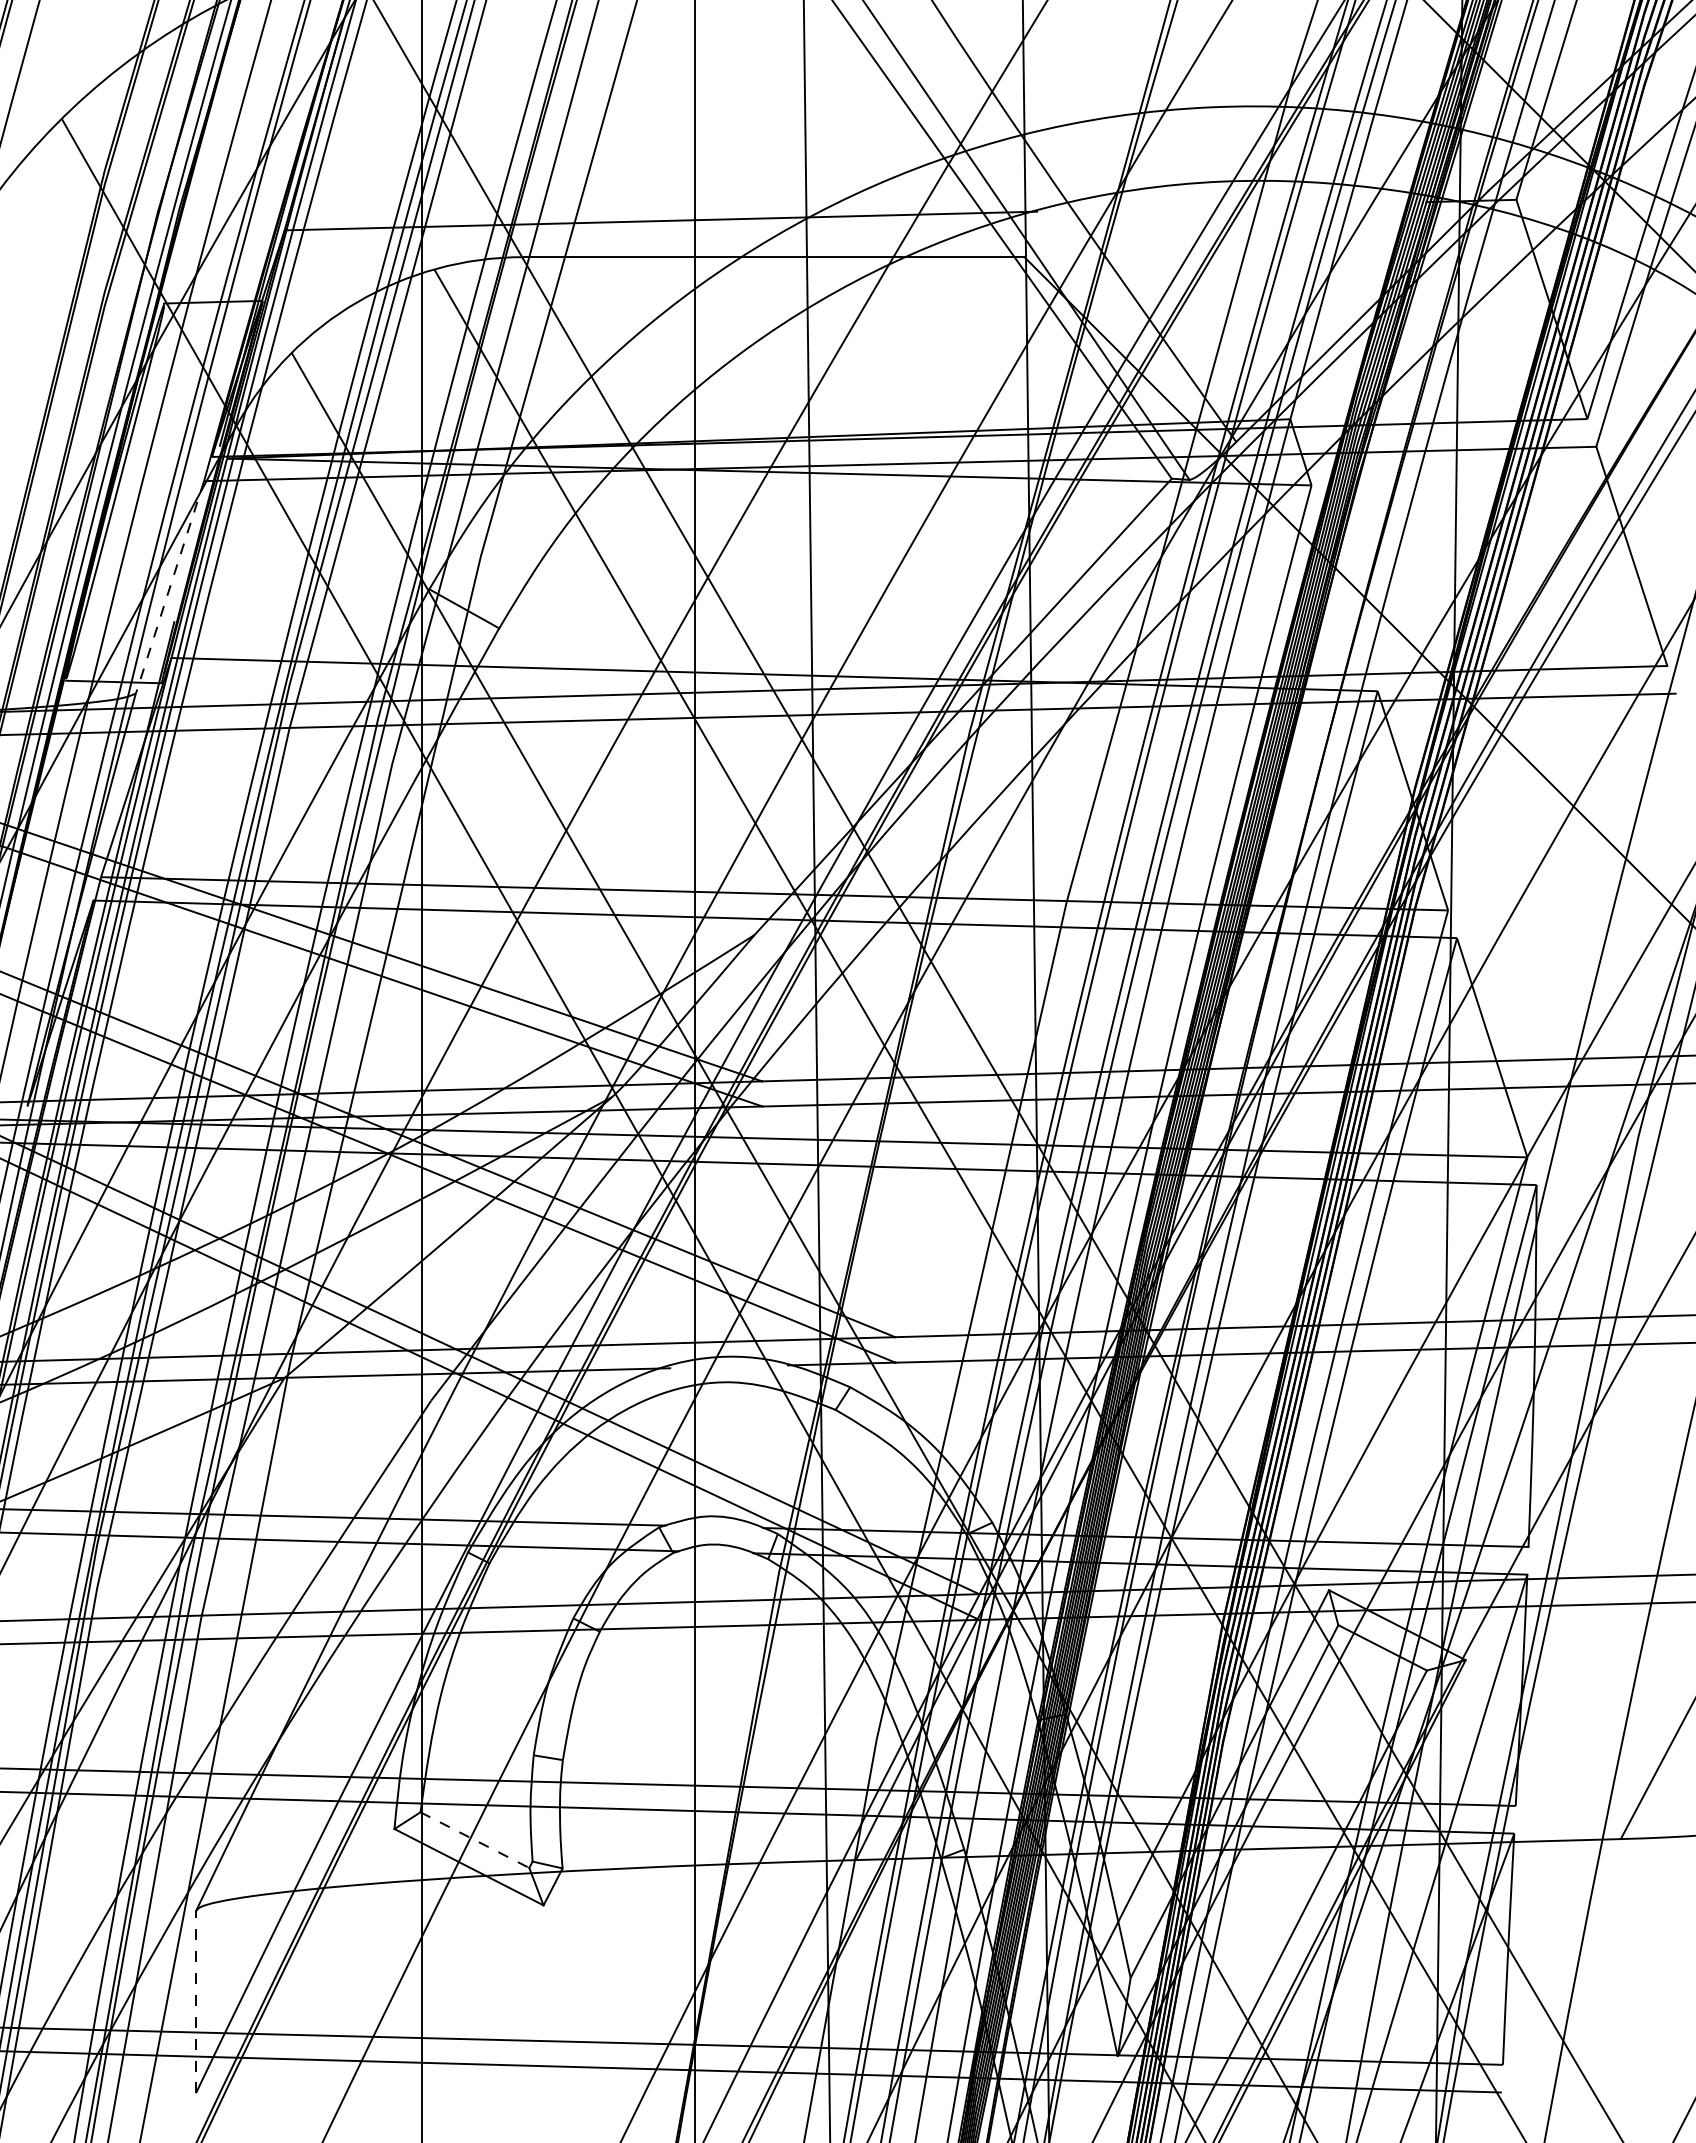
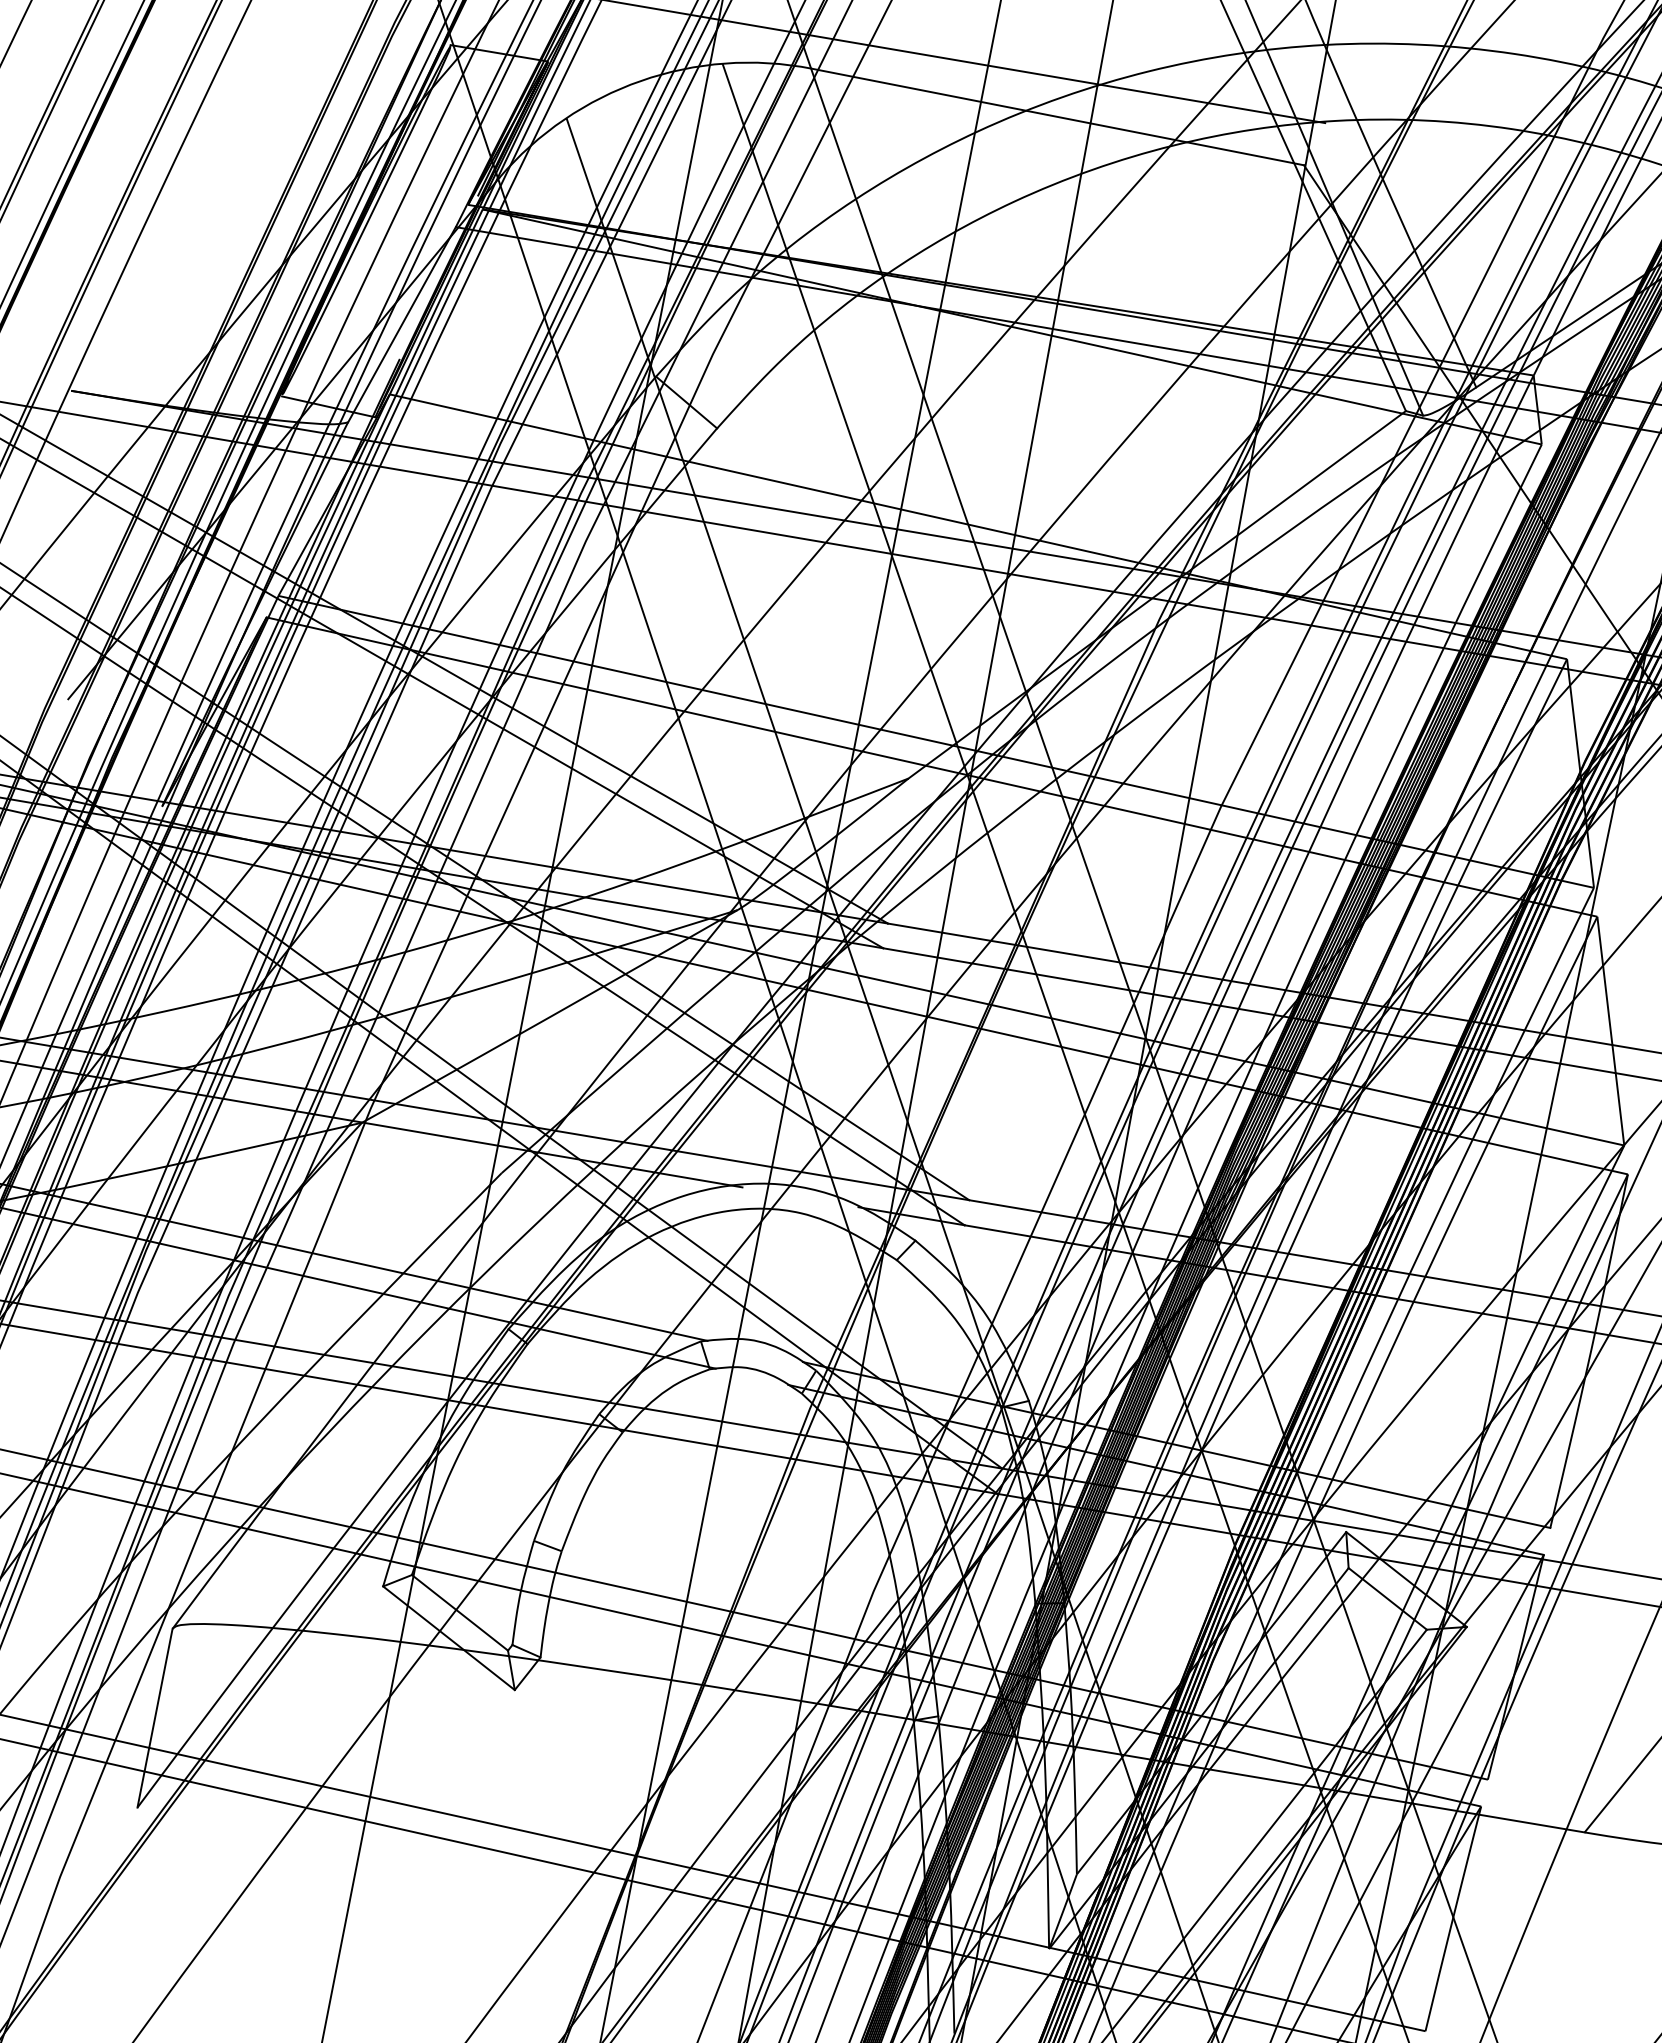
line: (169, 587) -> (401, 324), dashed -> solid
line: (475, 1840) -> (460, 1613), dashed -> solid
line: (195, 2001) -> (154, 1717), dashed -> solid

